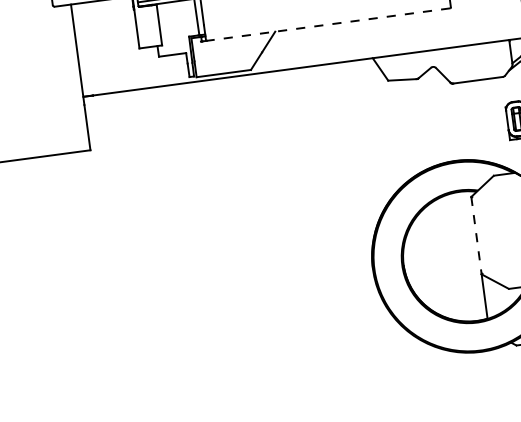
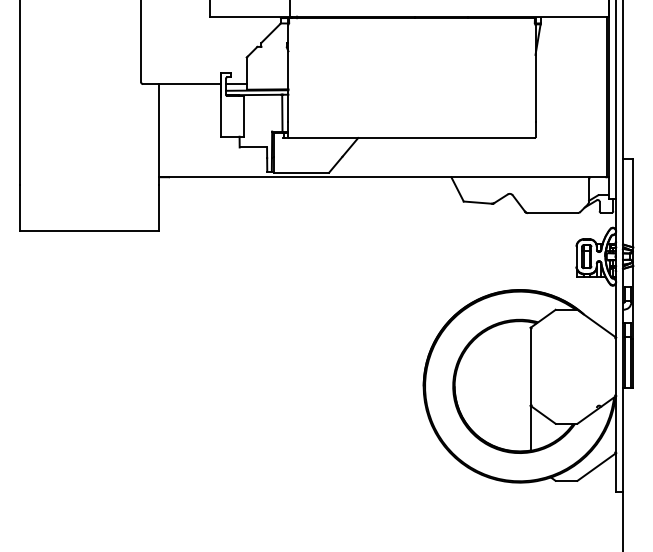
line: (328, 25) -> (411, 138), dashed -> solid
line: (476, 236) -> (530, 367), dashed -> solid

